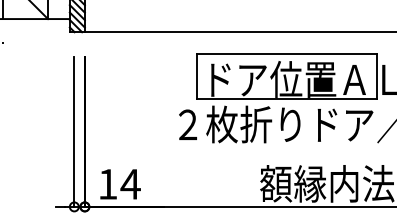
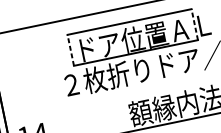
line: (196, 76) -> (70, 50), solid -> dashed
line: (377, 76) -> (195, 24), solid -> dashed

